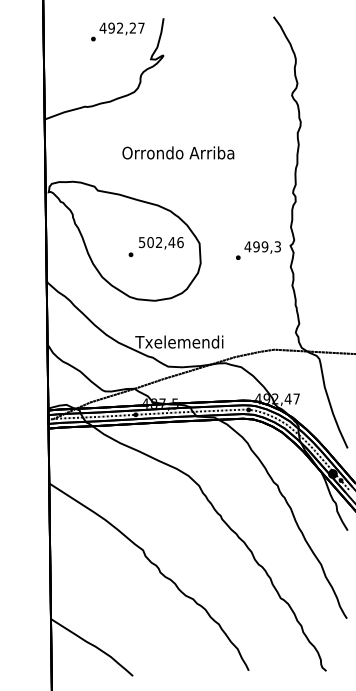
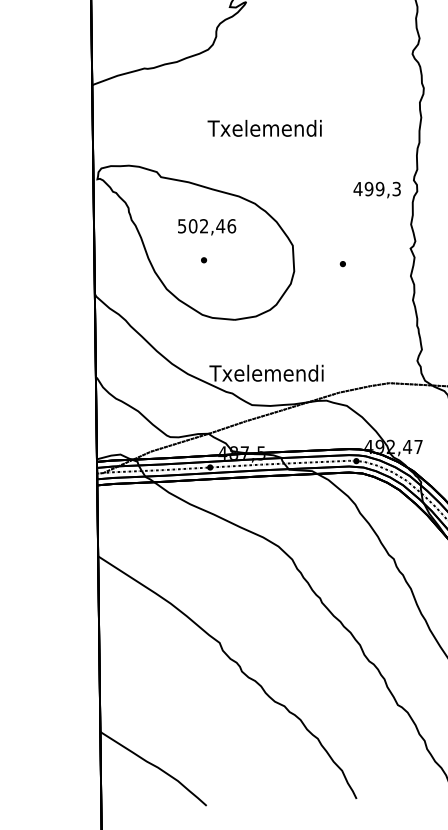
text: (178, 152) -> (265, 127), Orrondo Arriba -> Txelemendi
text: (161, 243) -> (207, 227), moved
text: (262, 247) -> (376, 189), moved

